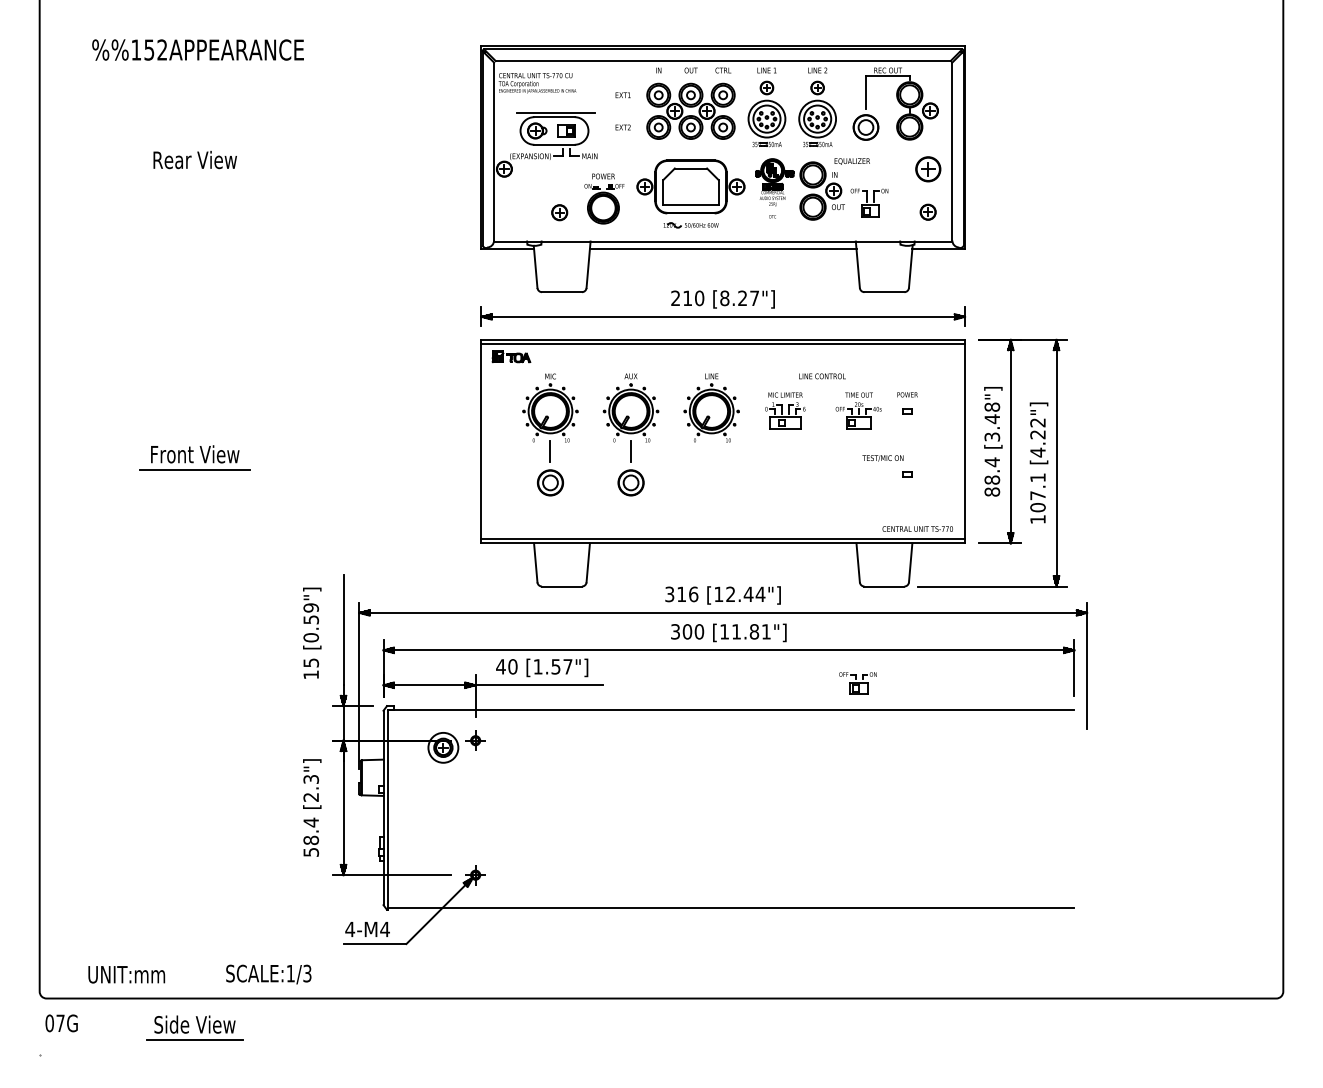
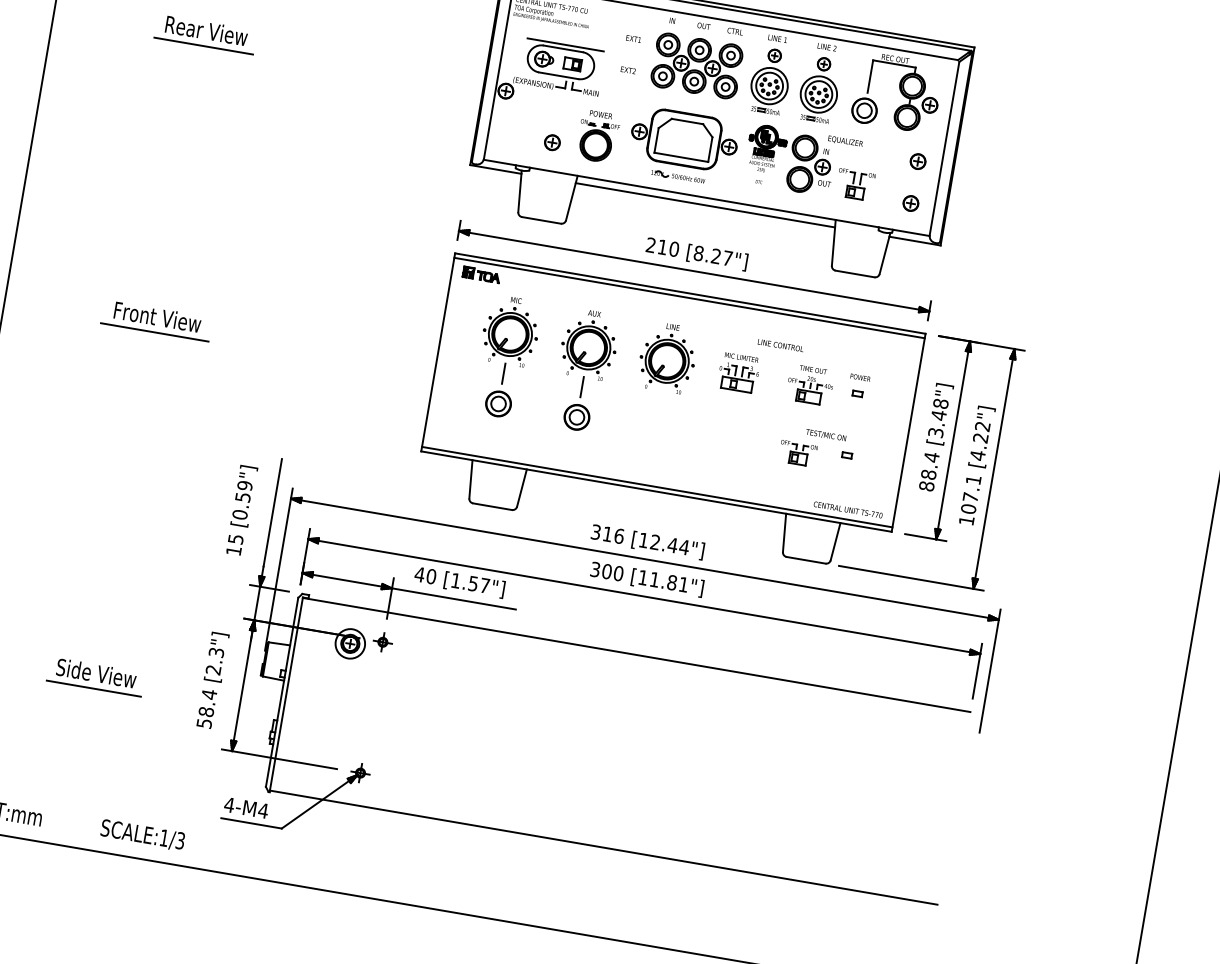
part: (927, 168) -> (917, 160), size x0.62
line: (194, 175) -> (203, 45), added
part: (857, 683) -> (797, 453), moved
part: (194, 1027) -> (95, 676), moved

